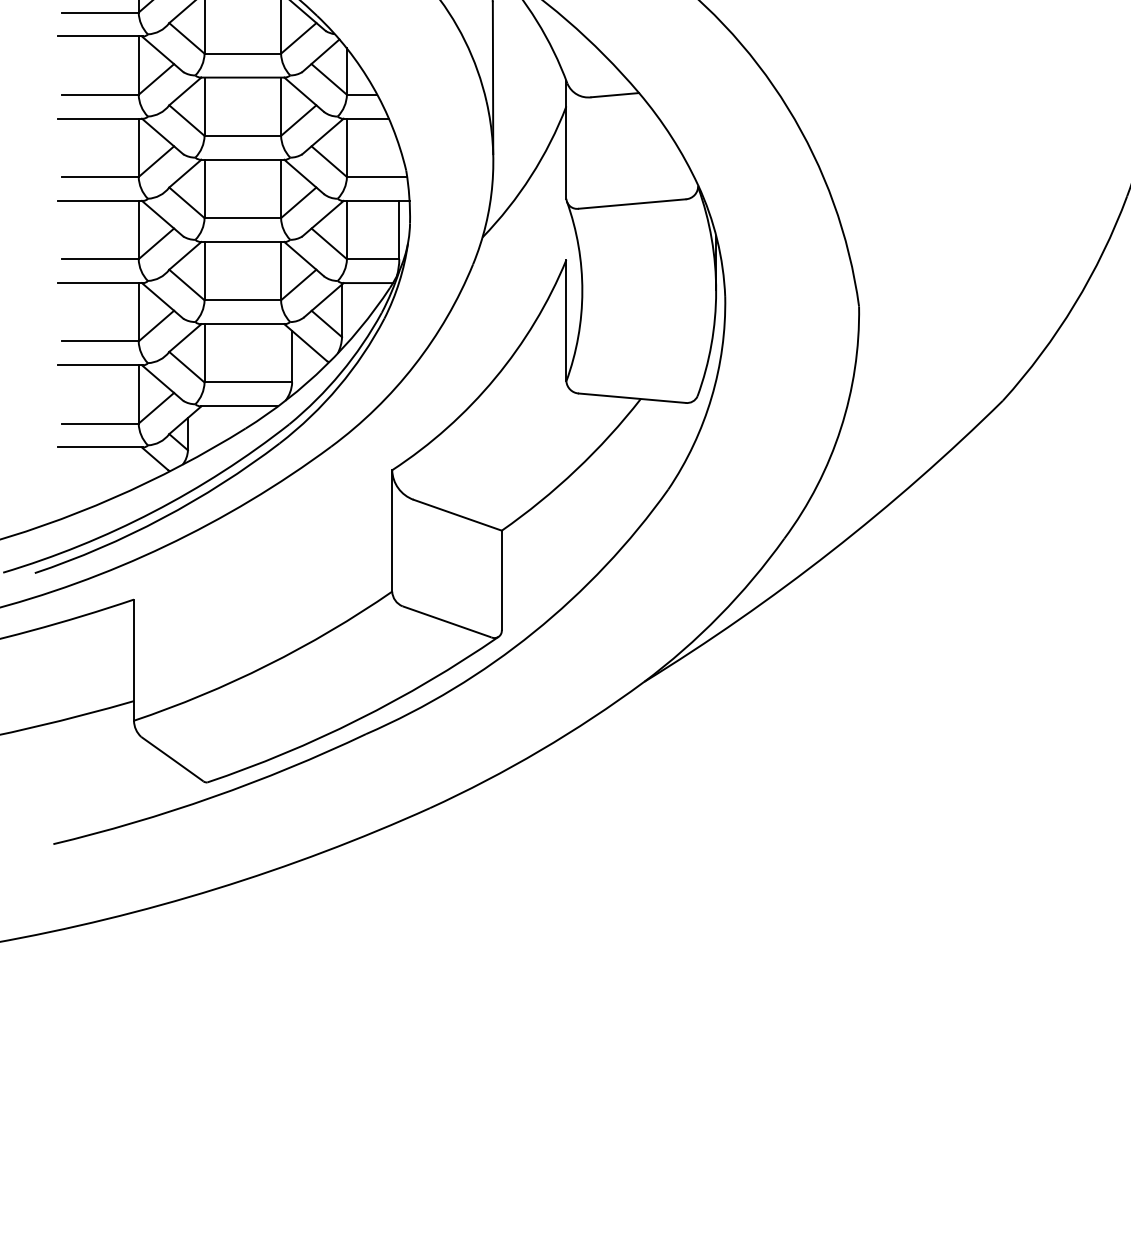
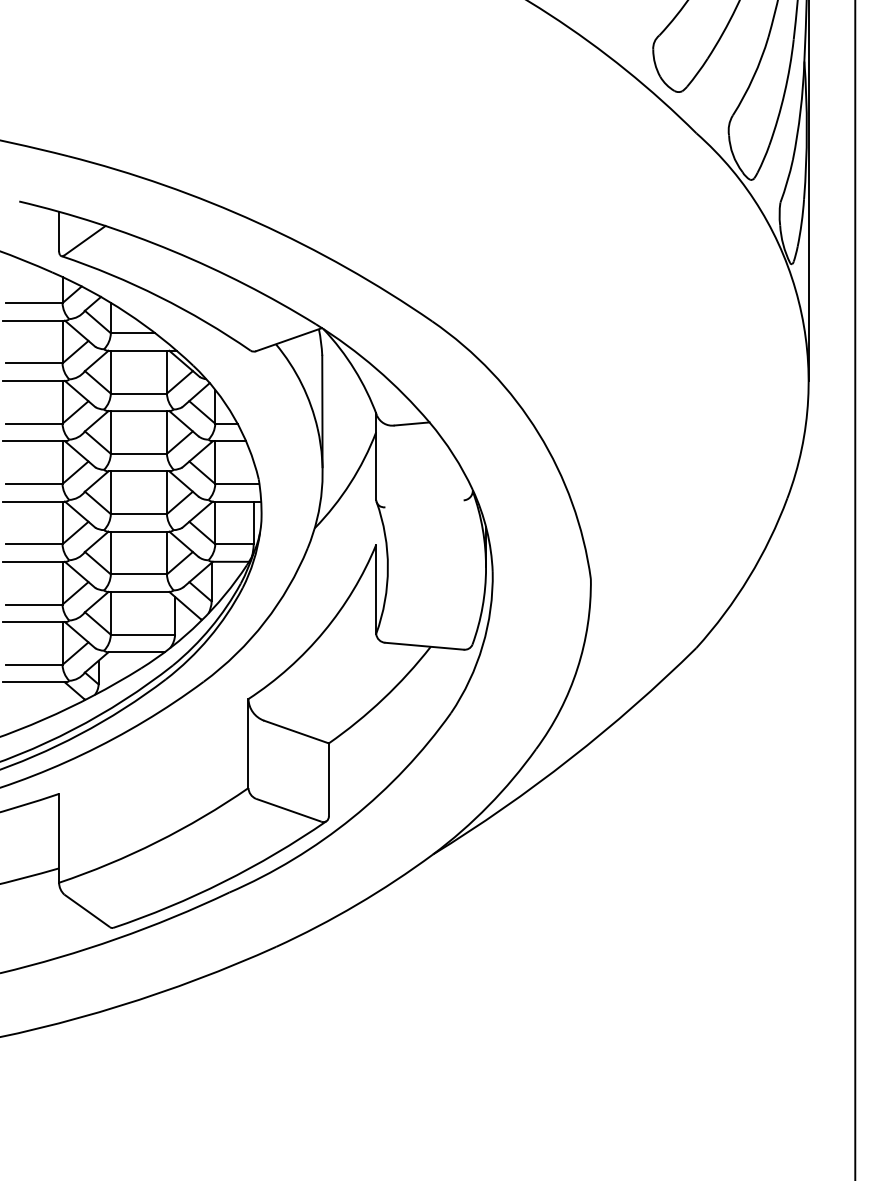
line: (632, 203) -> (424, 503), removed

